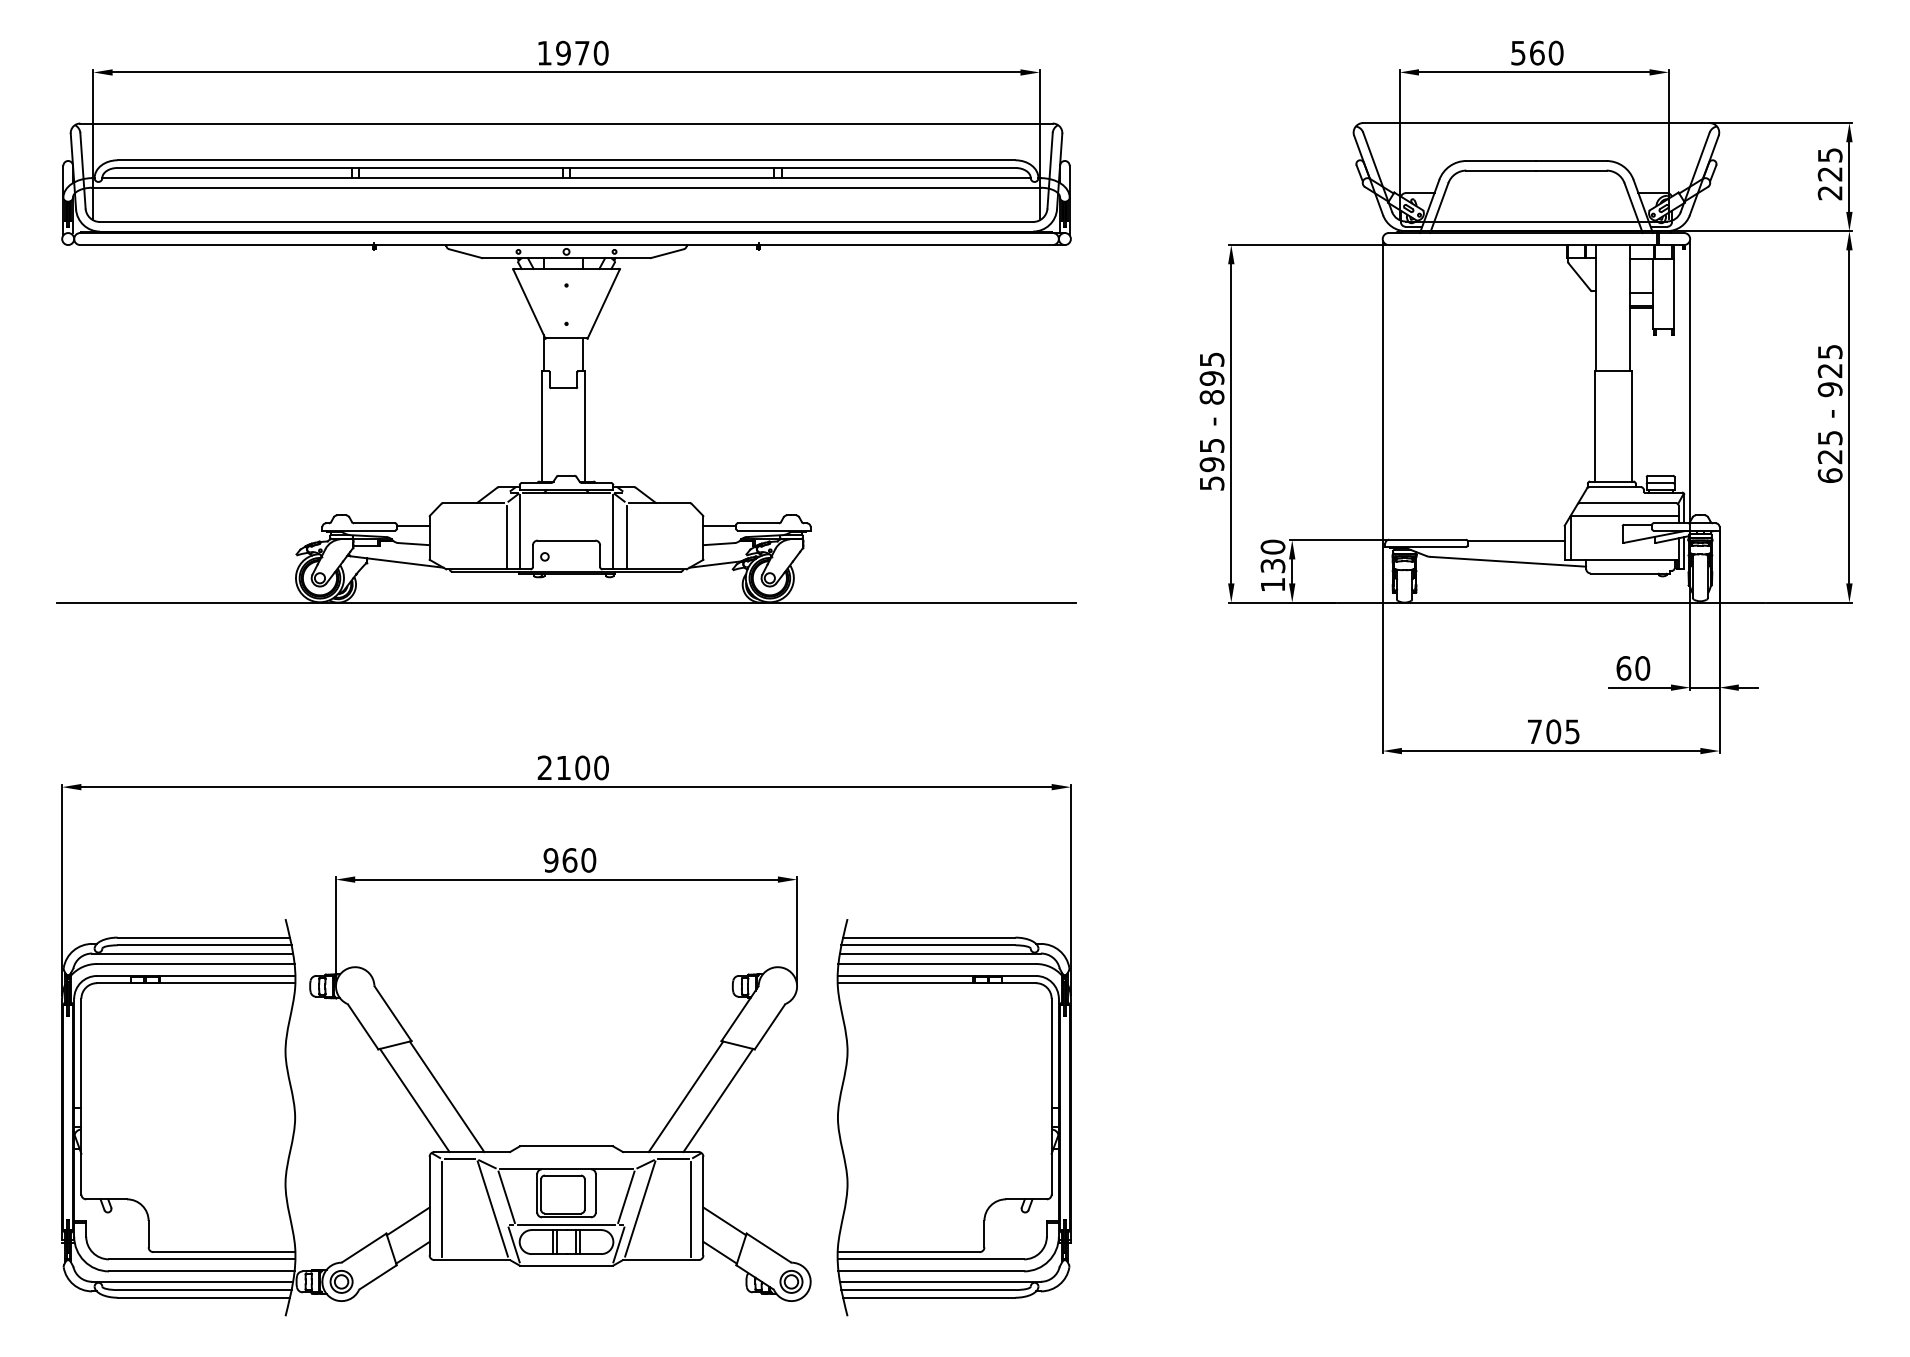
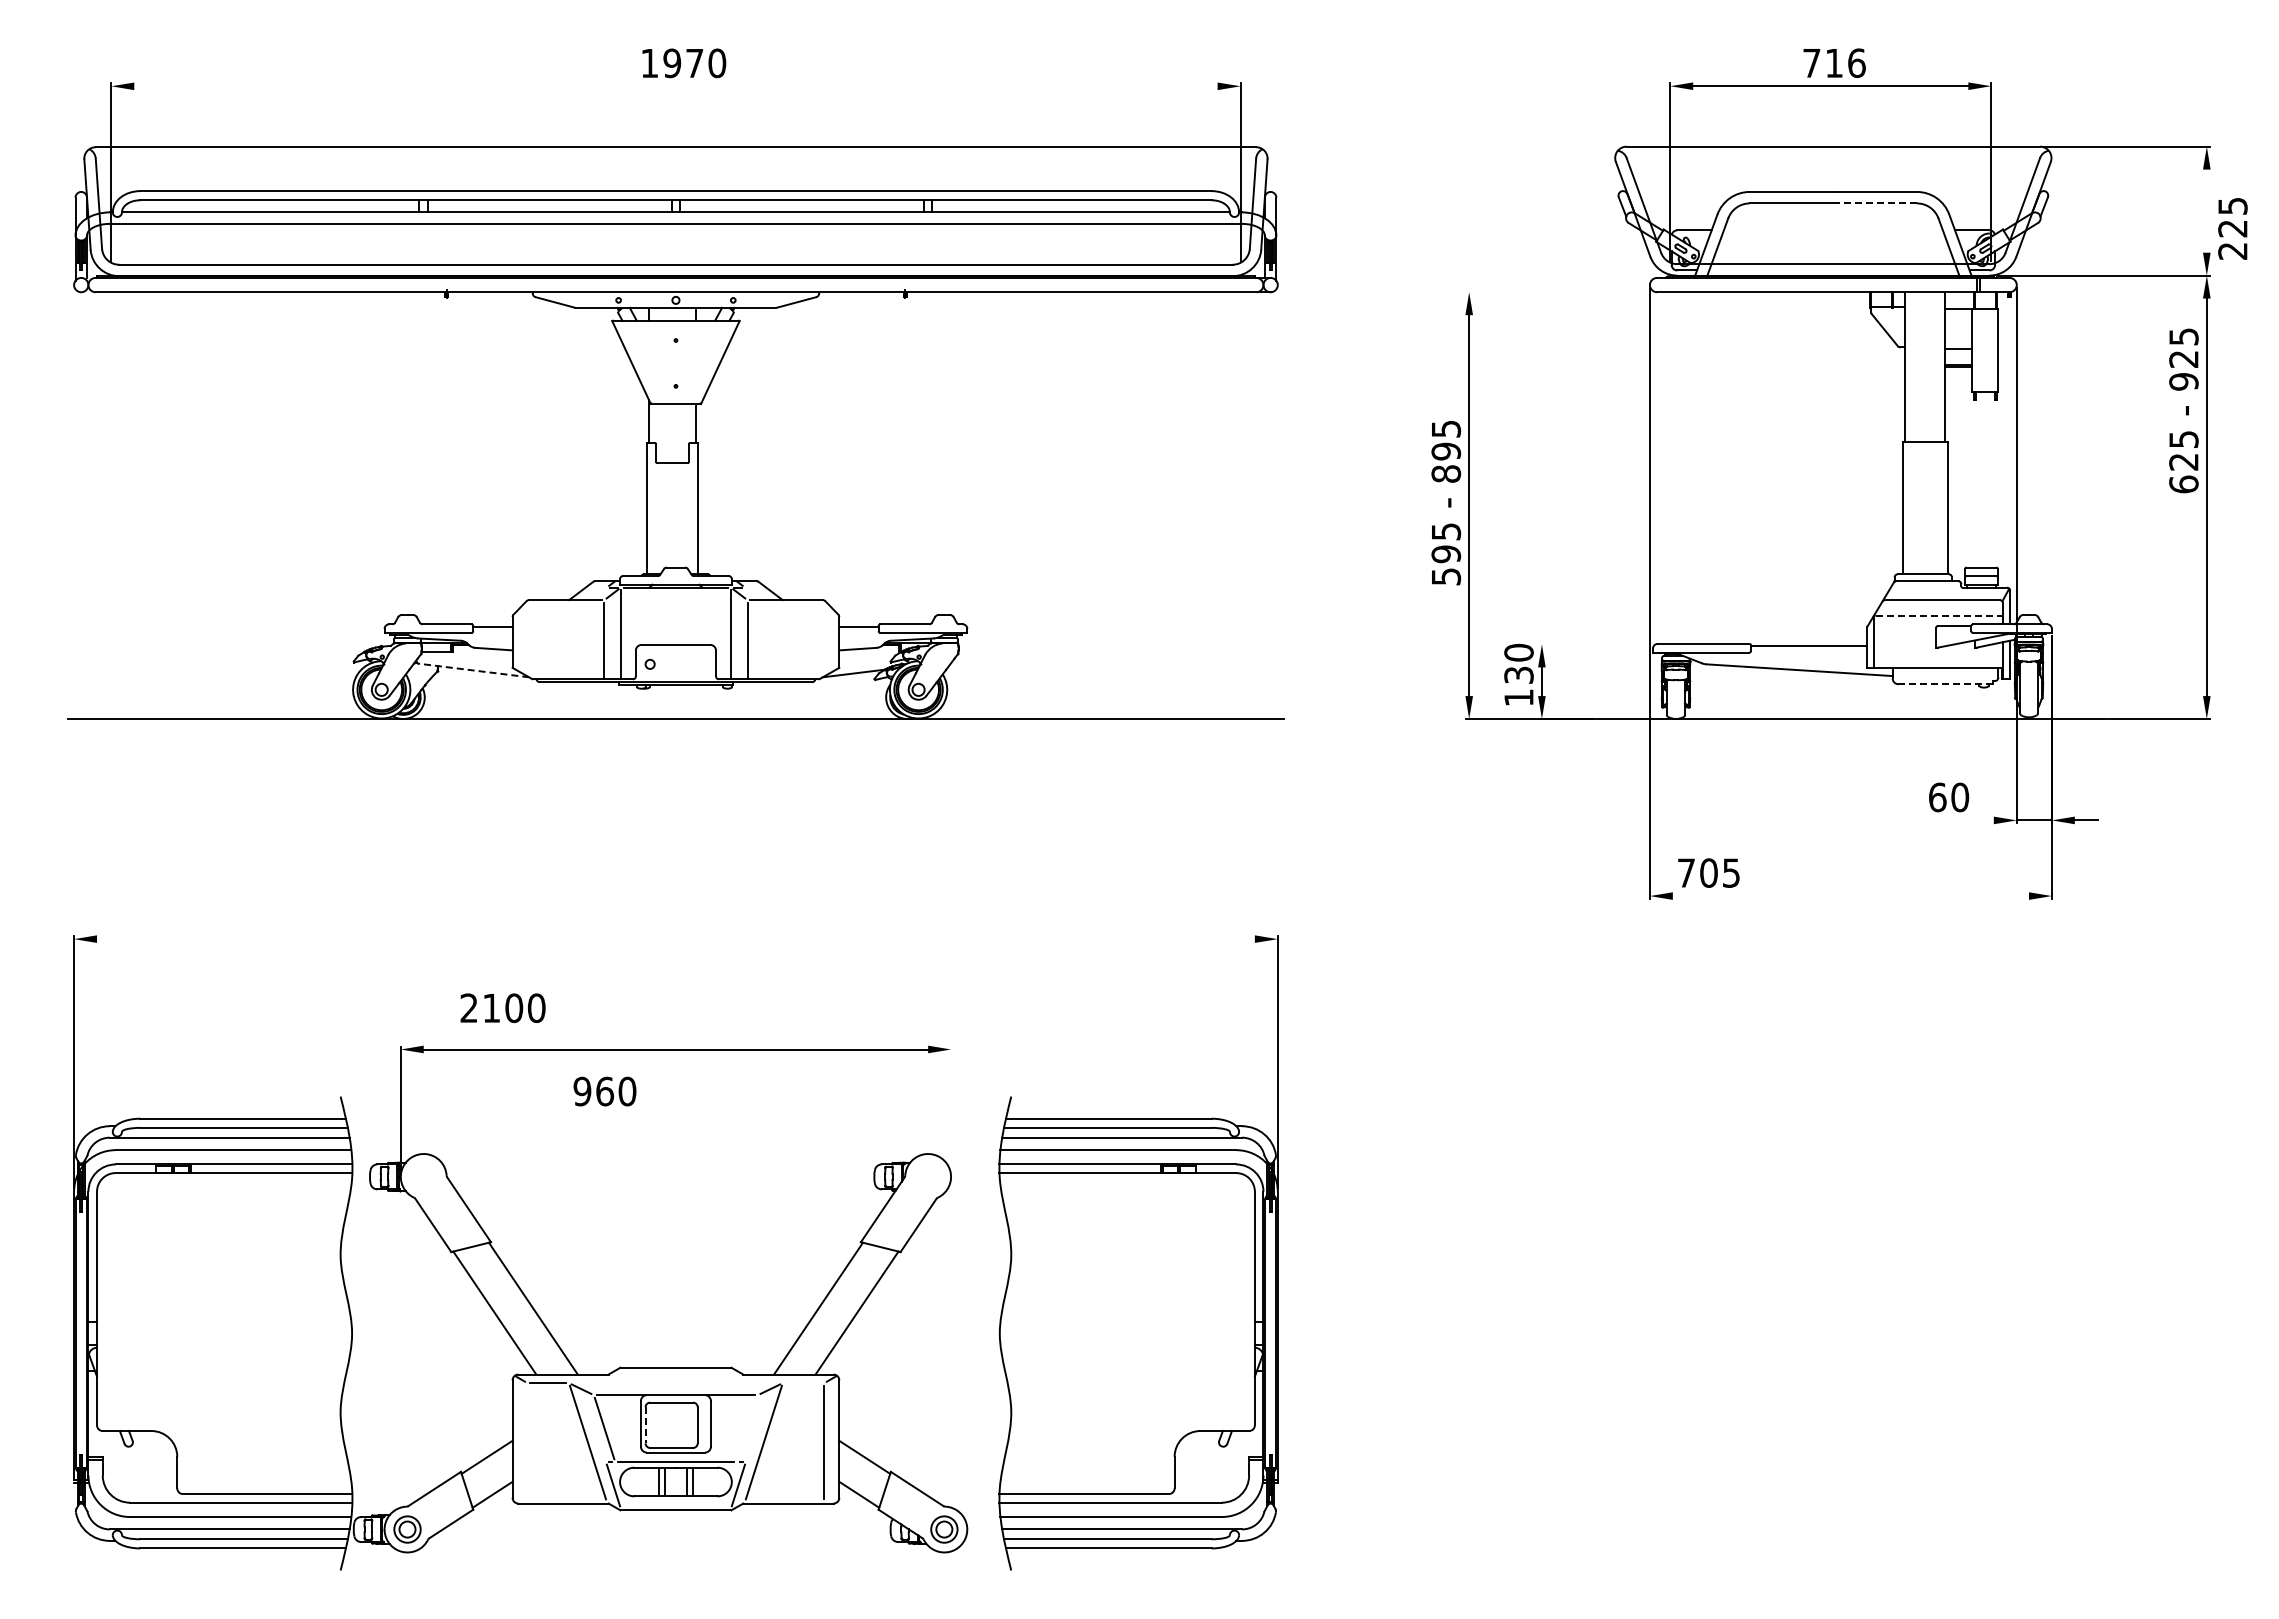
text: (1537, 53) -> (1834, 63), 560 -> 716
line: (566, 72) -> (675, 86), removed
line: (1571, 170) -> (1875, 203), solid -> dashed
text: (1829, 174) -> (2232, 228), moved
line: (1849, 176) -> (2206, 210), removed
line: (1307, 245) -> (1560, 292), removed
text: (1829, 413) -> (2183, 410), moved
line: (1625, 515) -> (1939, 615), solid -> dashed
line: (1337, 540) -> (1596, 644), removed
line: (396, 562) -> (473, 670), solid -> dashed
line: (1630, 573) -> (1945, 684), solid -> dashed
line: (1639, 687) -> (1956, 820), removed
text: (1553, 731) -> (1708, 872), moved
line: (1550, 751) -> (1850, 896), removed
text: (572, 767) -> (502, 1007), moved
line: (566, 787) -> (675, 939), removed
text: (569, 860) -> (604, 1091), moved
line: (797, 930) -> (951, 1110), removed
line: (673, 1159) -> (803, 1383), removed
line: (541, 1194) -> (645, 1425), solid -> dashed
line: (626, 1197) -> (747, 1428), removed
line: (442, 1208) -> (527, 1442), removed

